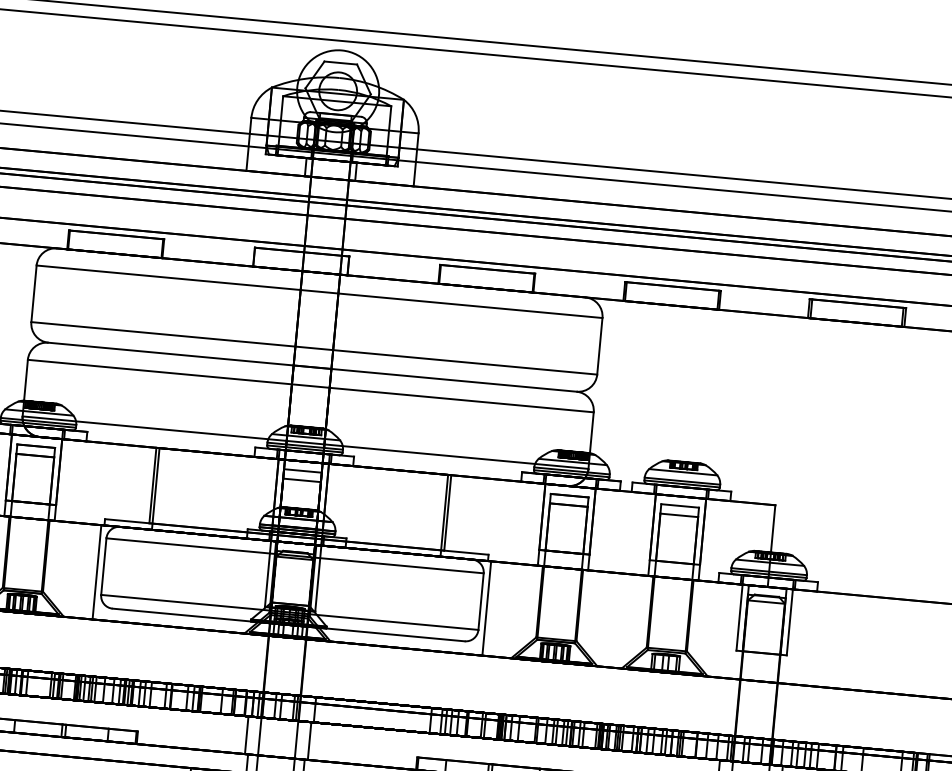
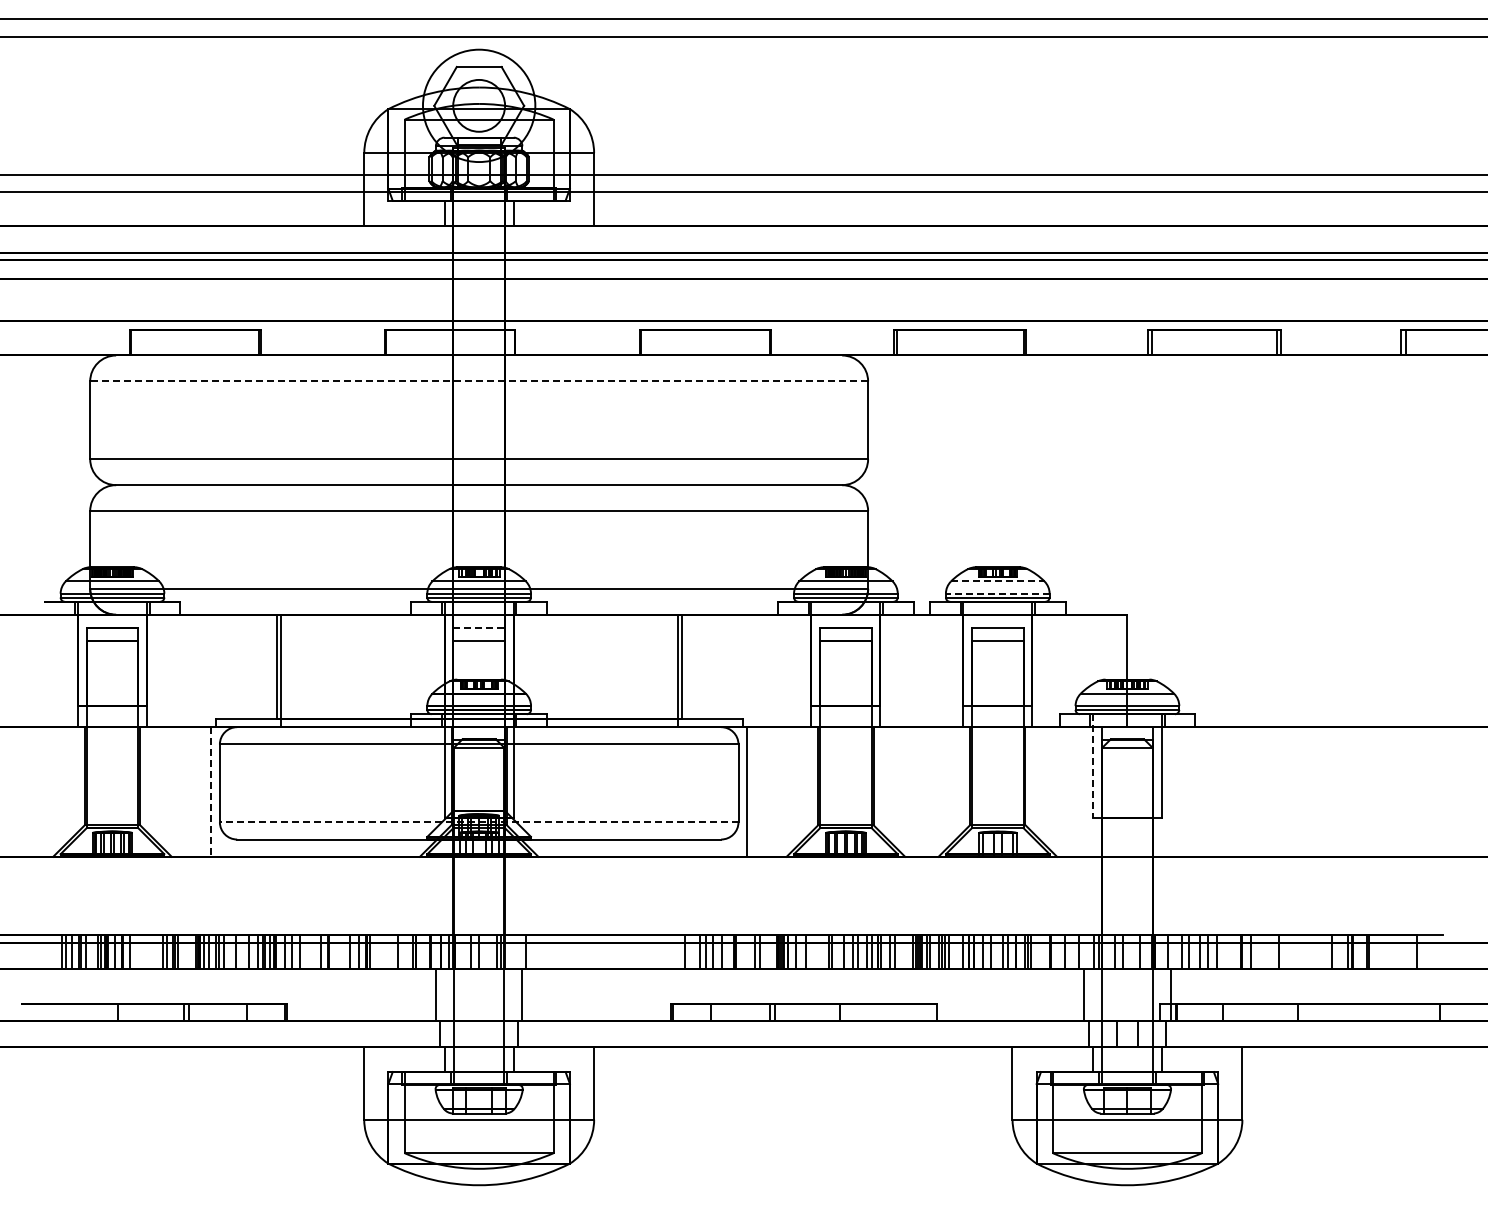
line: (319, 291) -> (479, 381), solid -> dashed
line: (303, 470) -> (479, 627), solid -> dashed
line: (683, 472) -> (997, 581), solid -> dashed
line: (682, 481) -> (997, 593), solid -> dashed
line: (97, 571) -> (211, 791), solid -> dashed
line: (289, 612) -> (478, 822), solid -> dashed
line: (739, 613) -> (1092, 766), solid -> dashed

